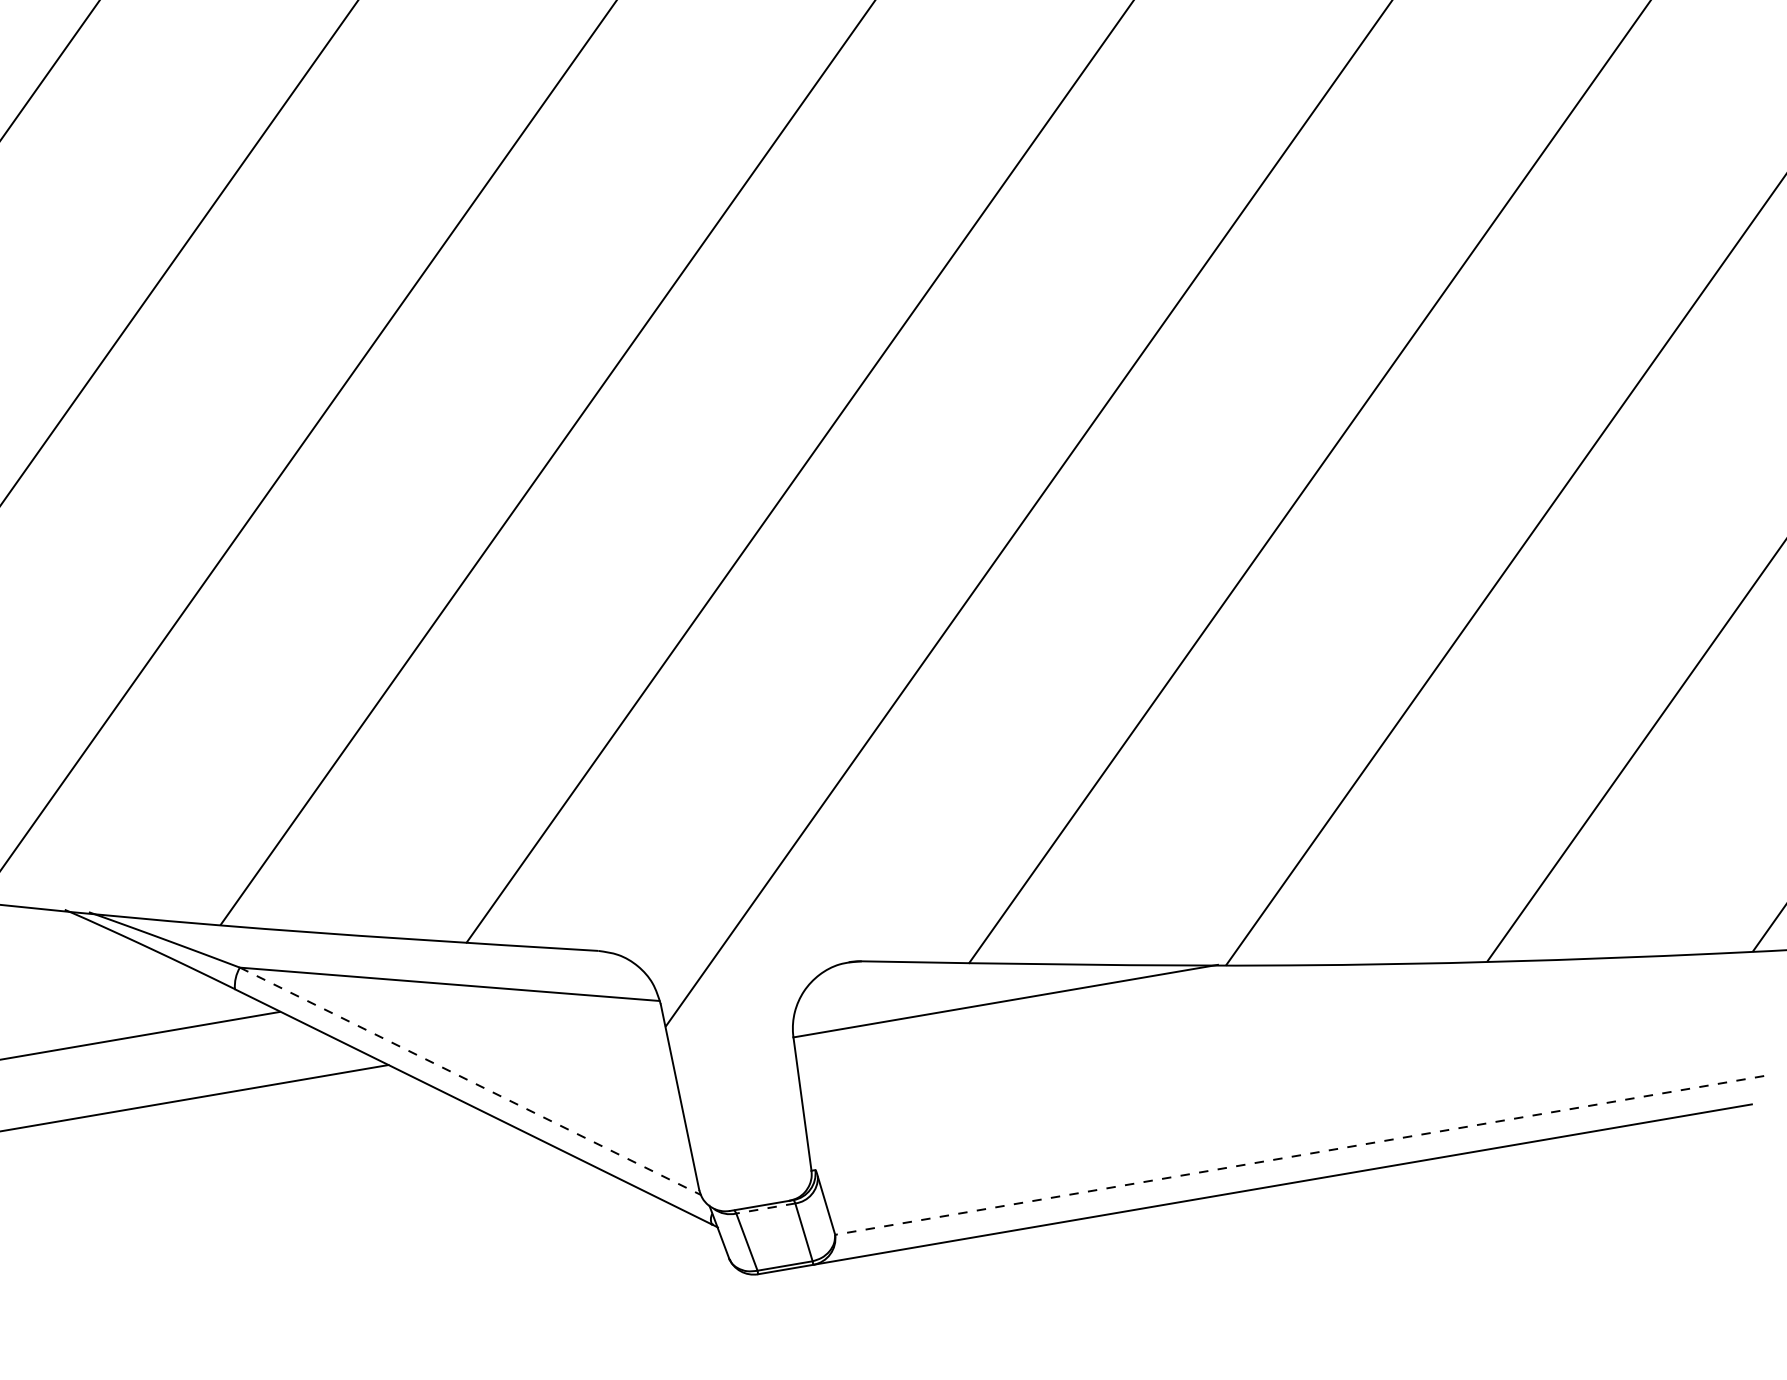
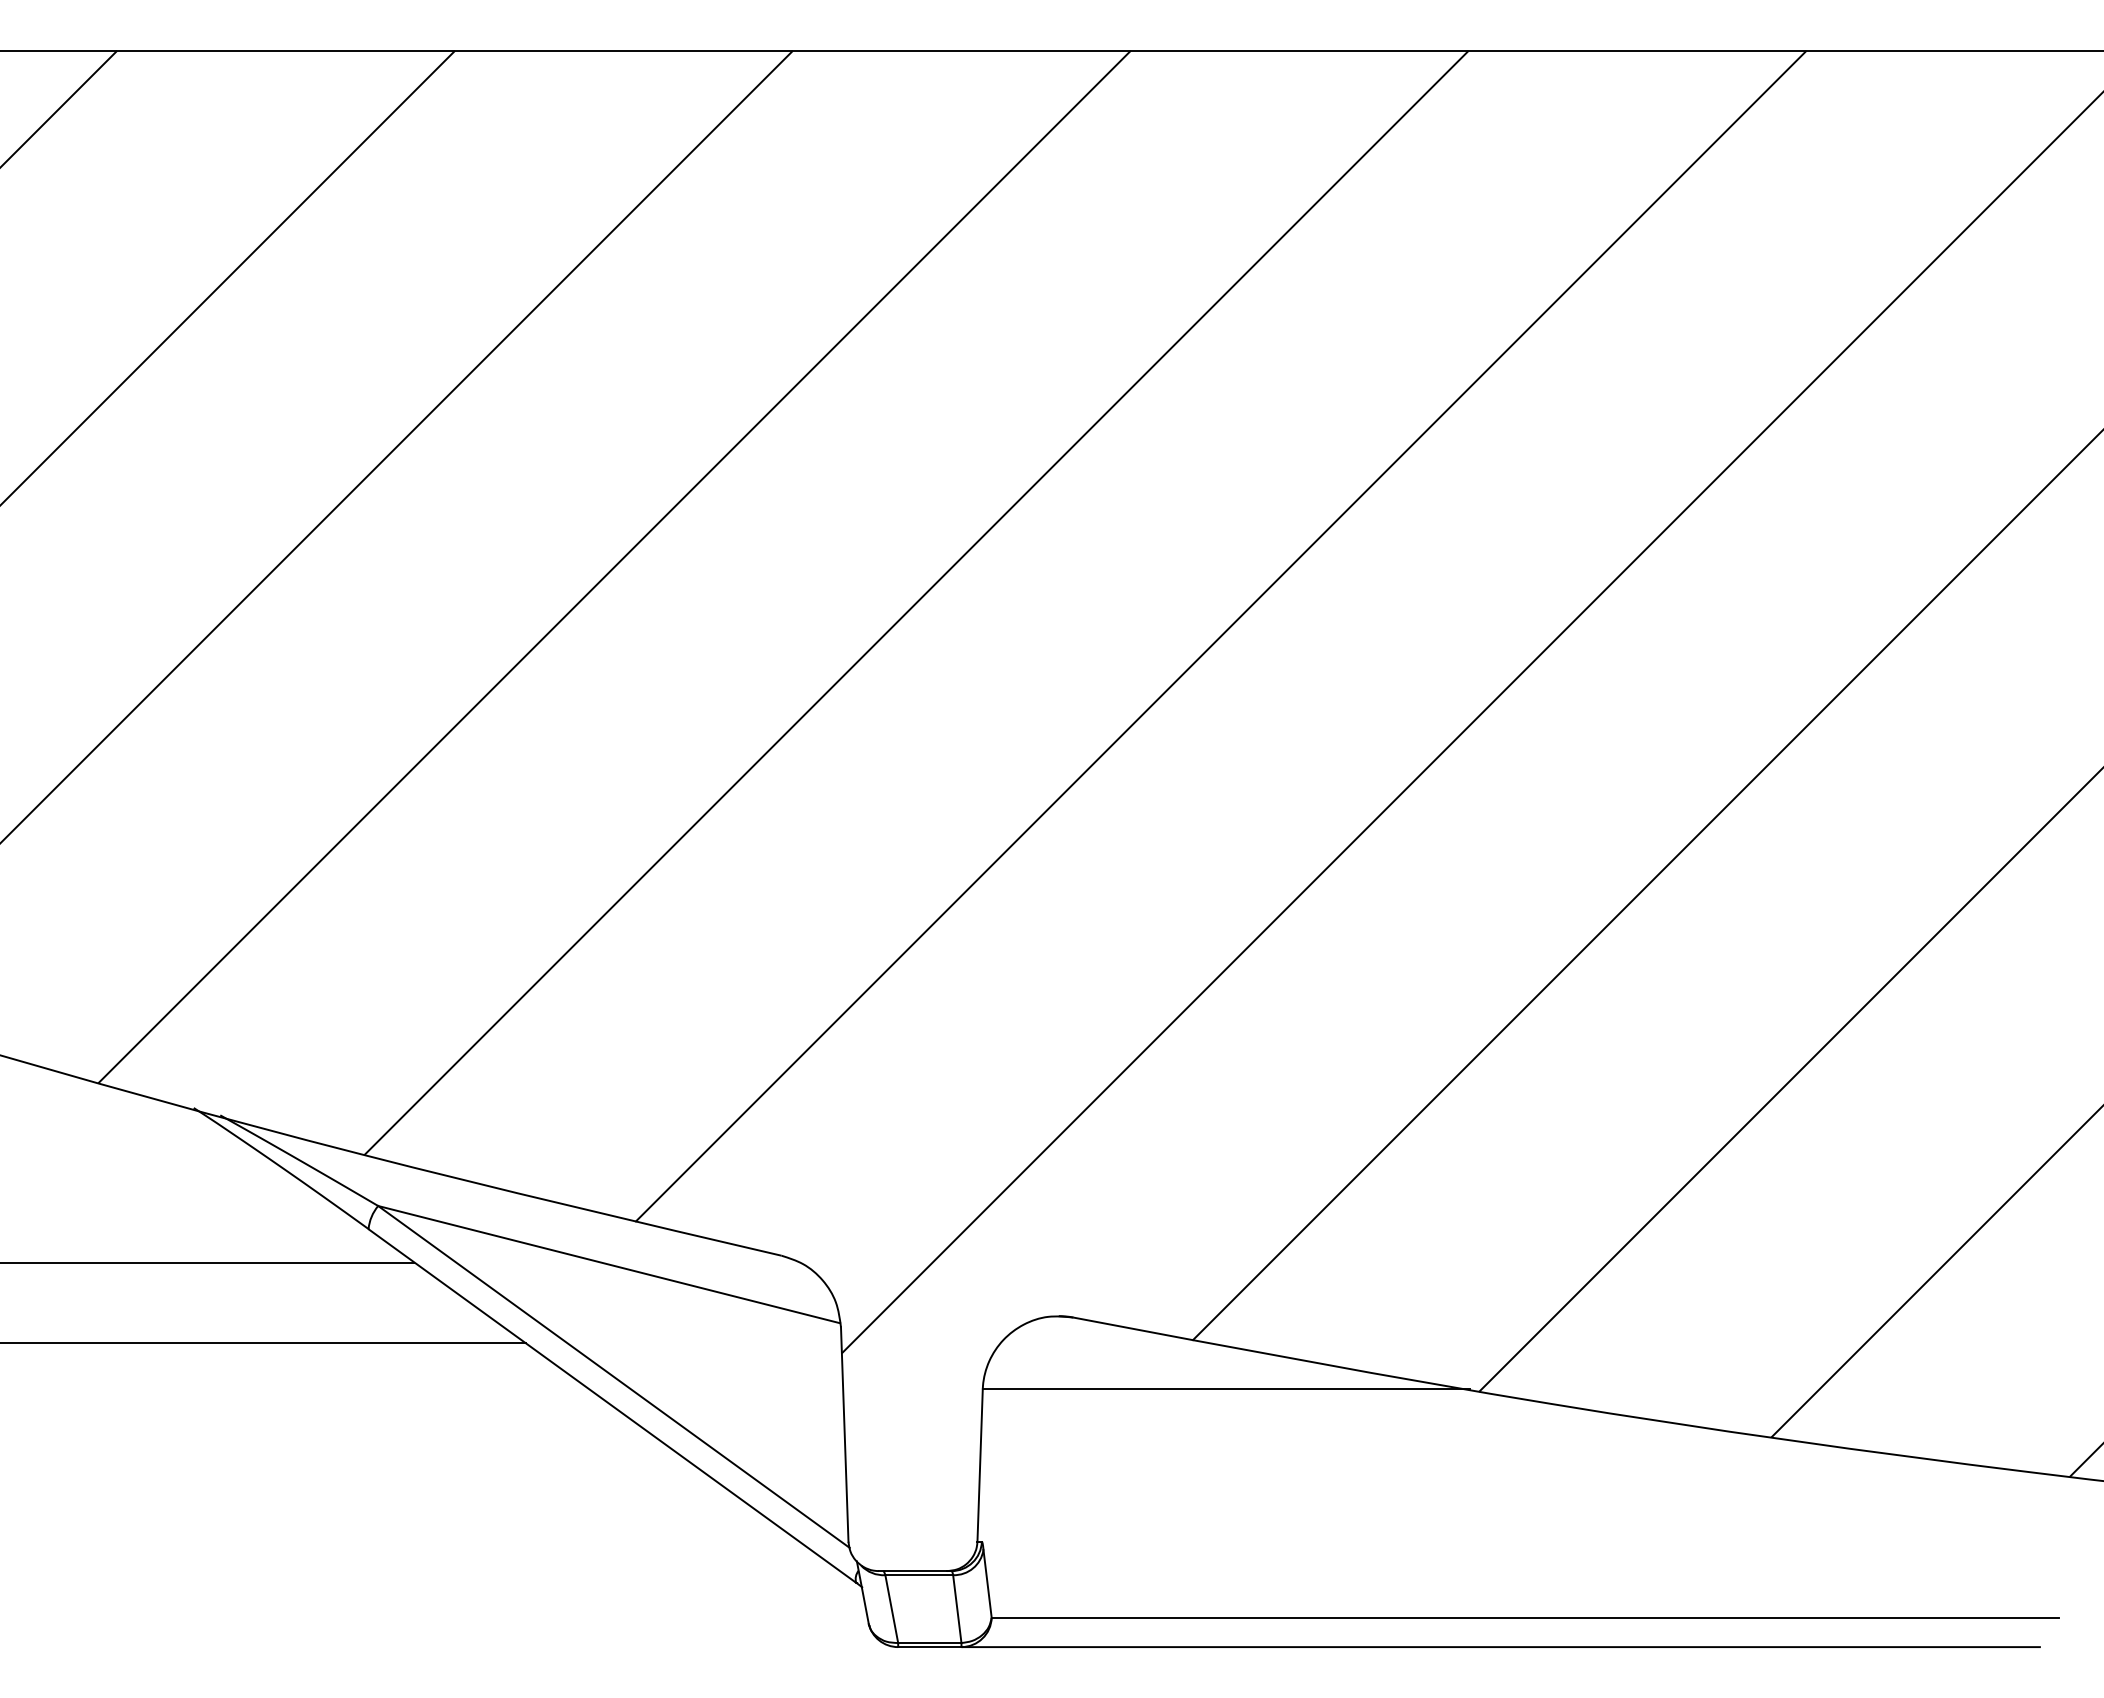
line: (471, 1081) -> (614, 1377), dashed -> solid
line: (1299, 1155) -> (1525, 1617), dashed -> solid
line: (766, 1208) -> (919, 1575), dashed -> solid

